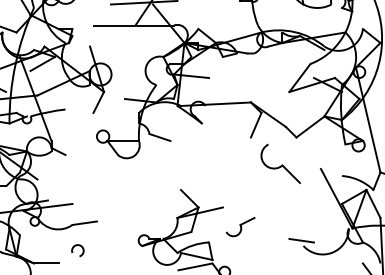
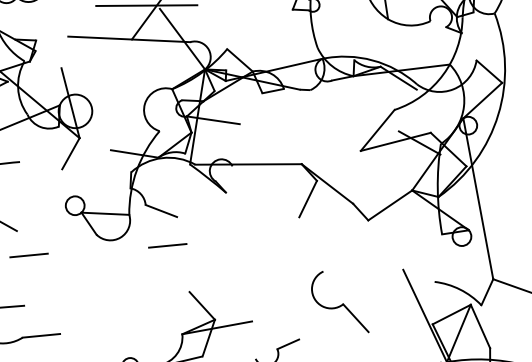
line: (164, 159) -> (166, 244), added
part: (280, 163) -> (340, 301), moved
line: (74, 170) -> (29, 255), added

